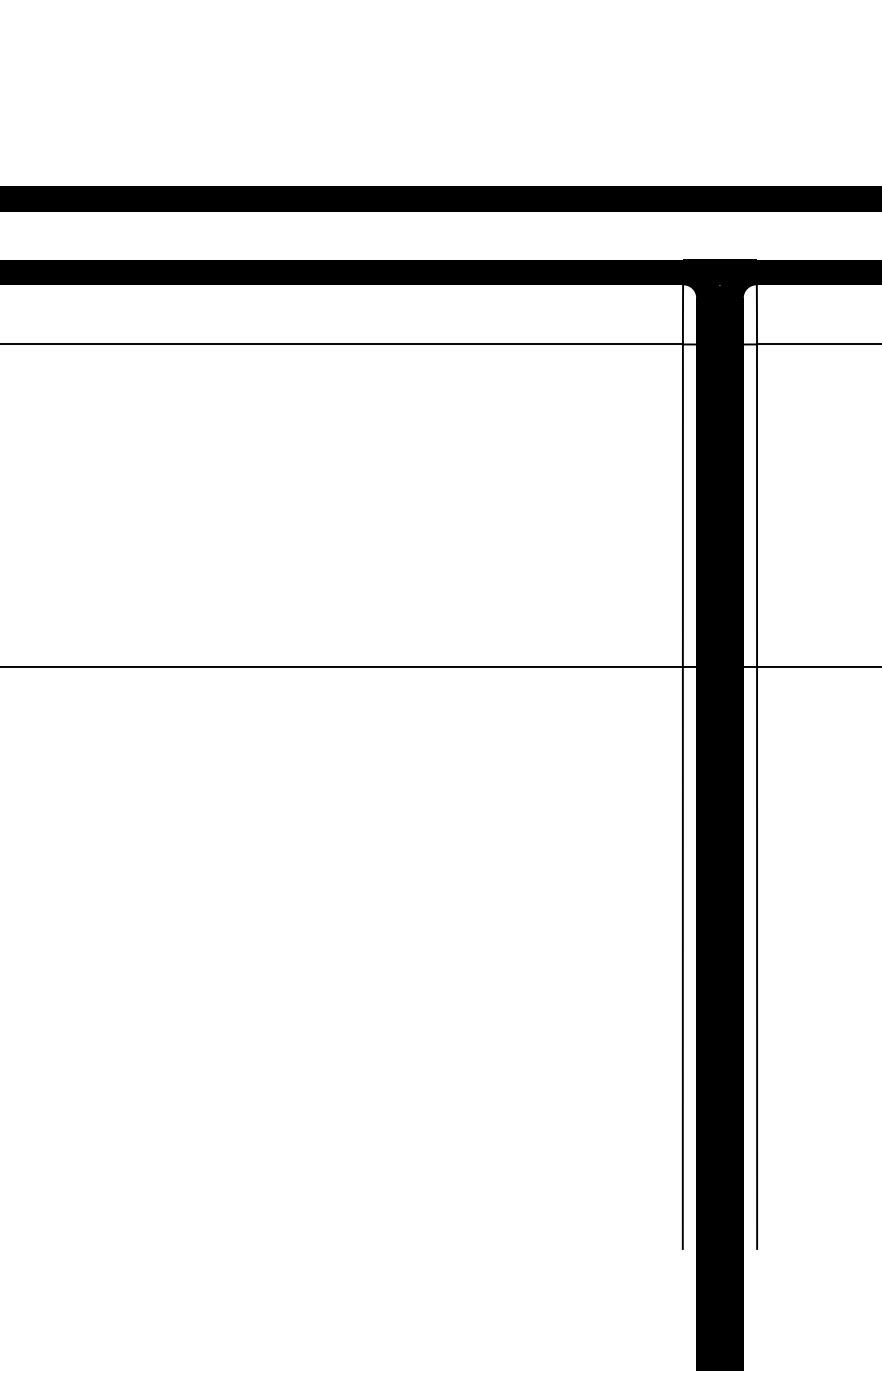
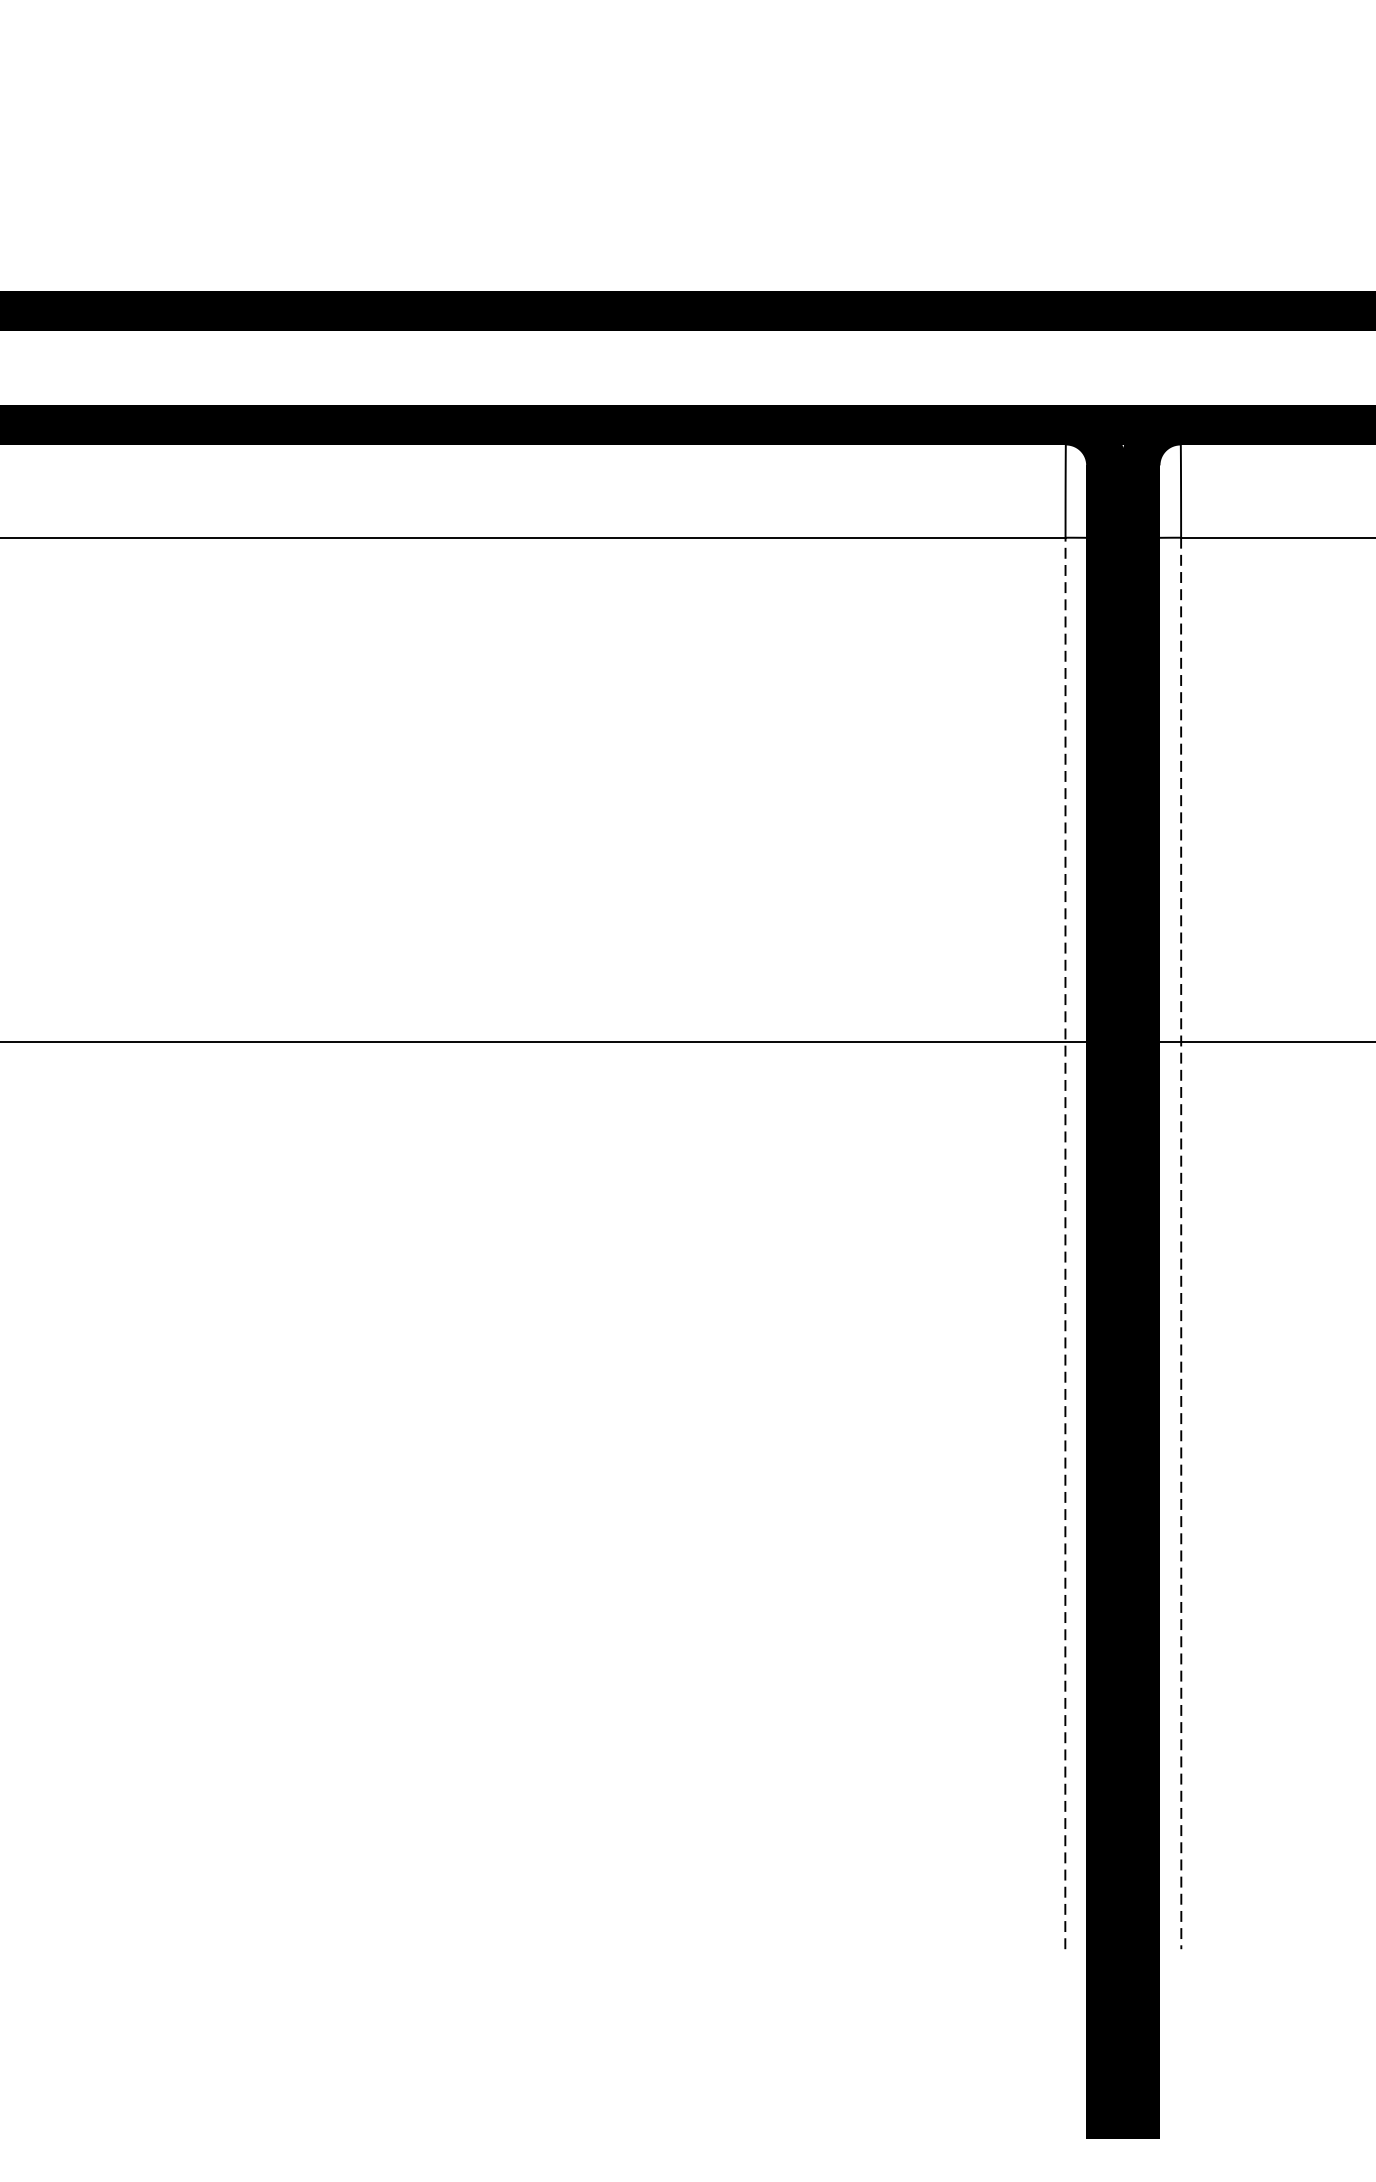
line: (682, 796) -> (1064, 1243), solid -> dashed
line: (757, 797) -> (1181, 1244), solid -> dashed

